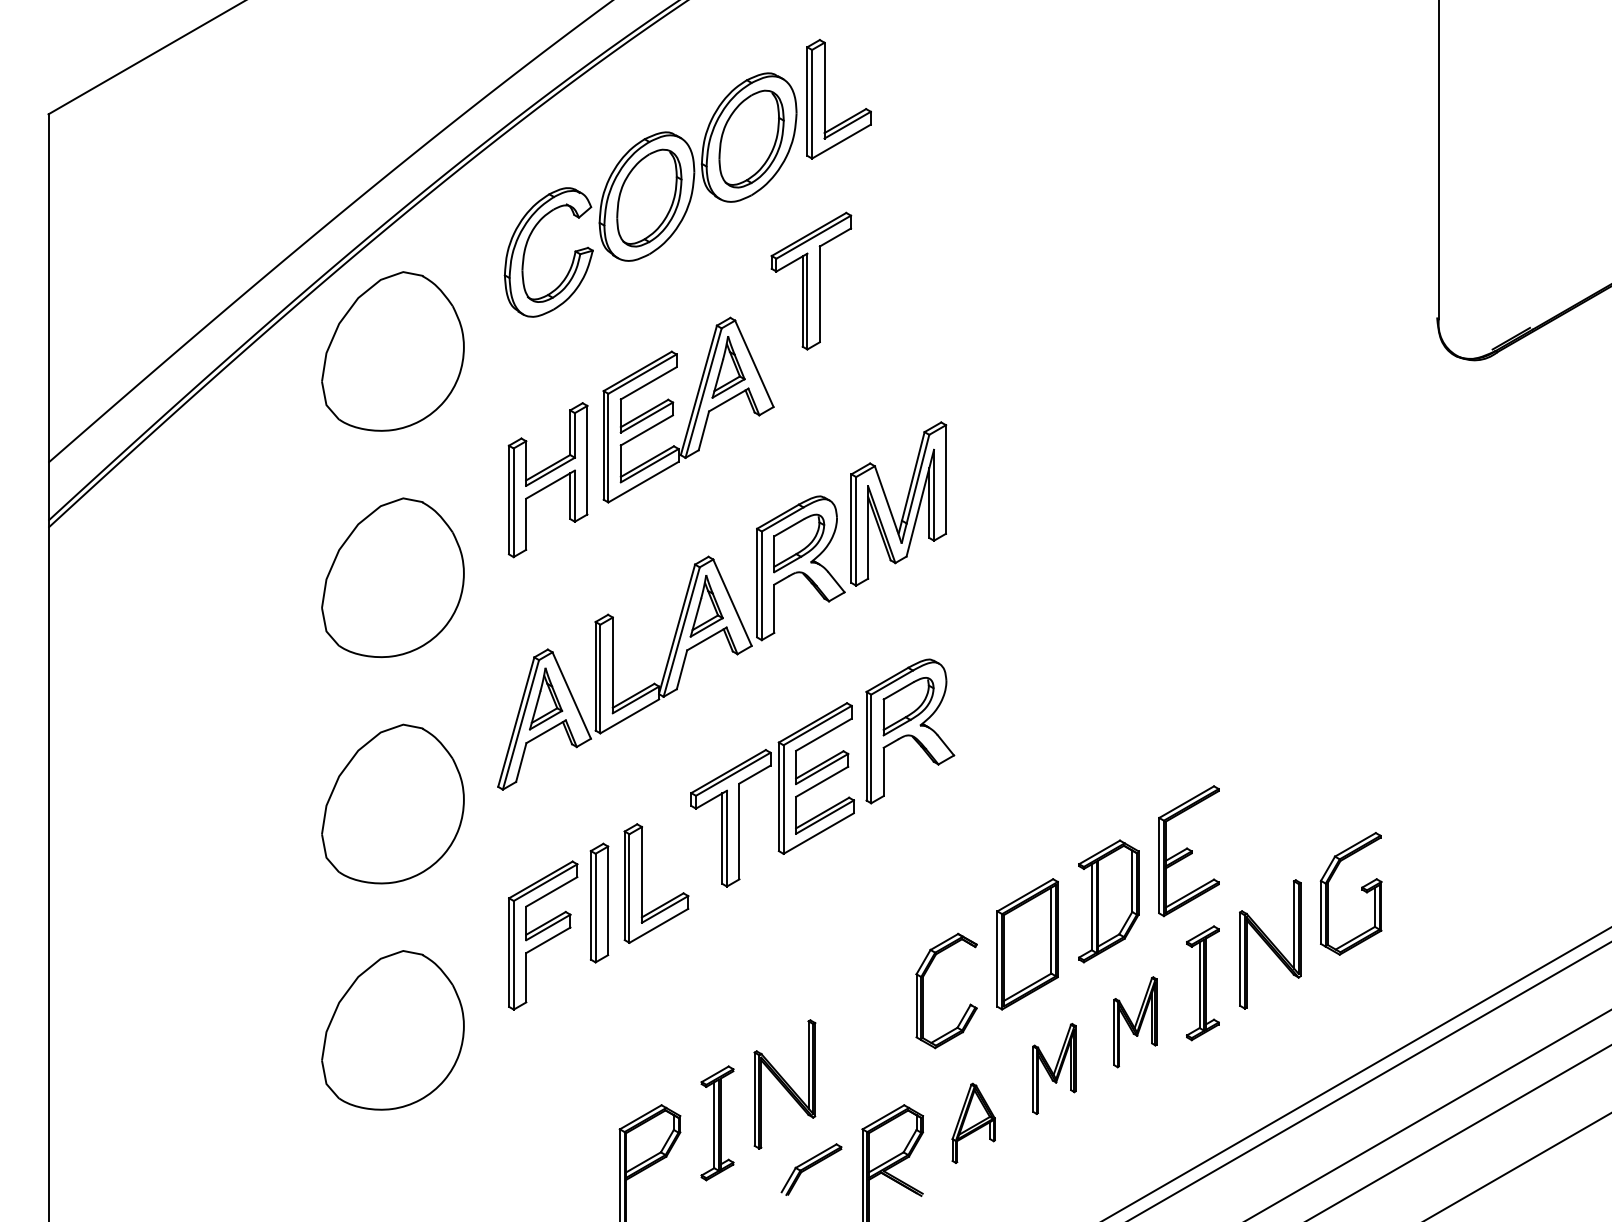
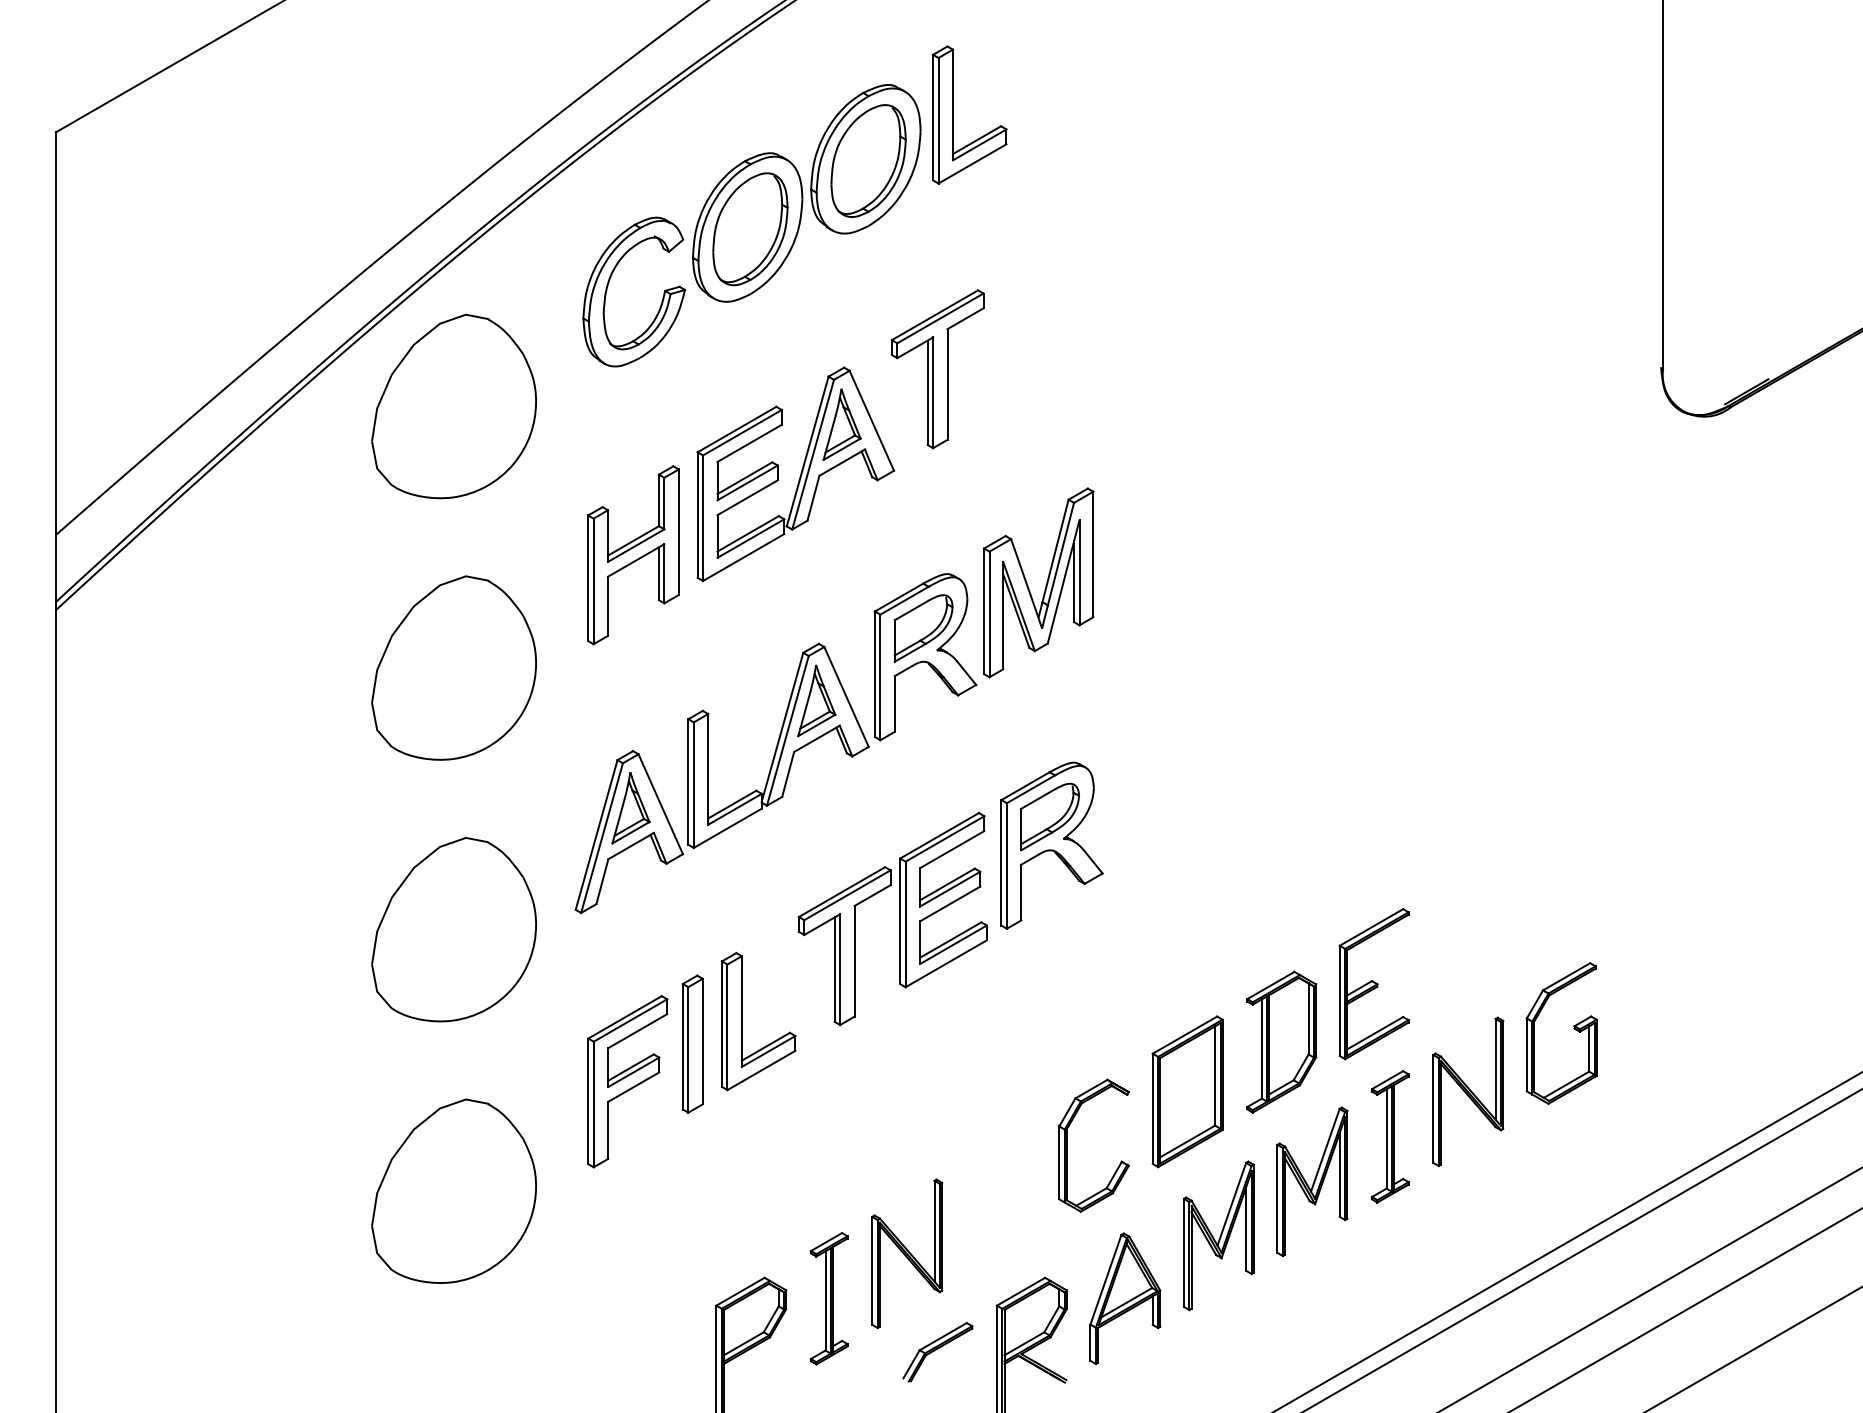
part: (811, 281) -> (937, 369), moved
part: (1135, 1021) -> (1312, 1181), size x1.43
part: (1054, 1068) -> (1218, 1235), size x1.43
part: (973, 1123) -> (1125, 1298), size x1.43

